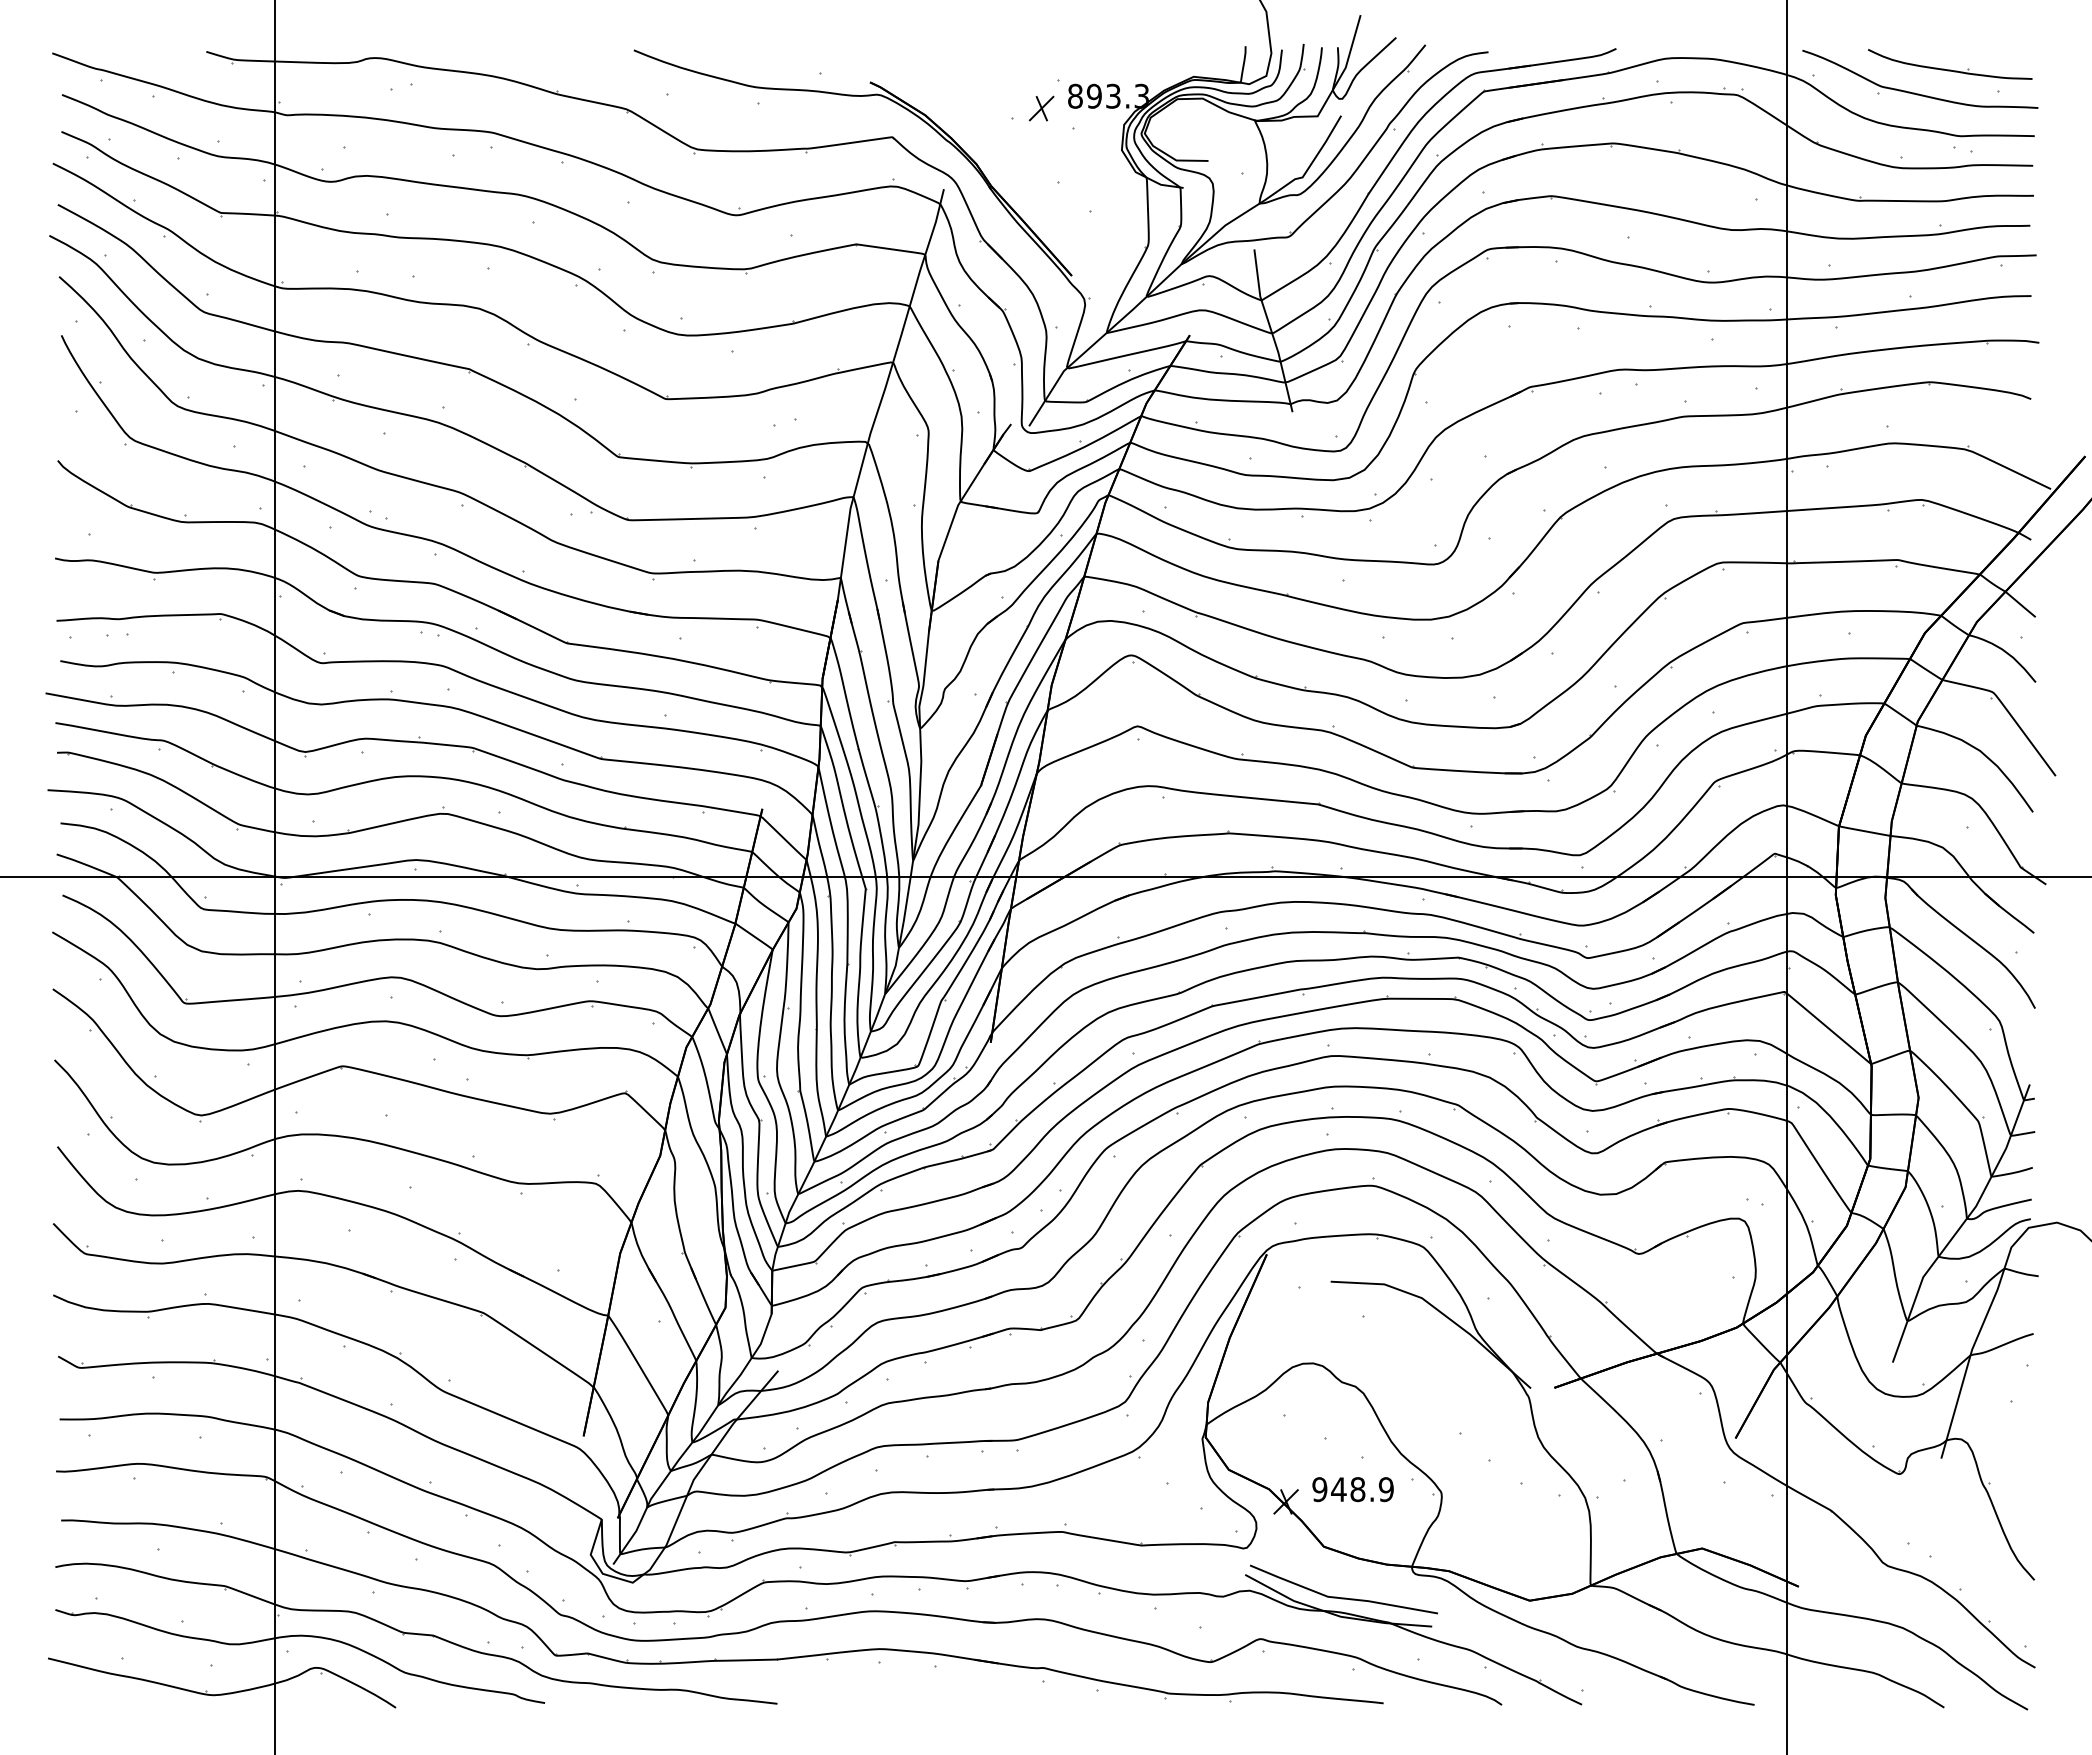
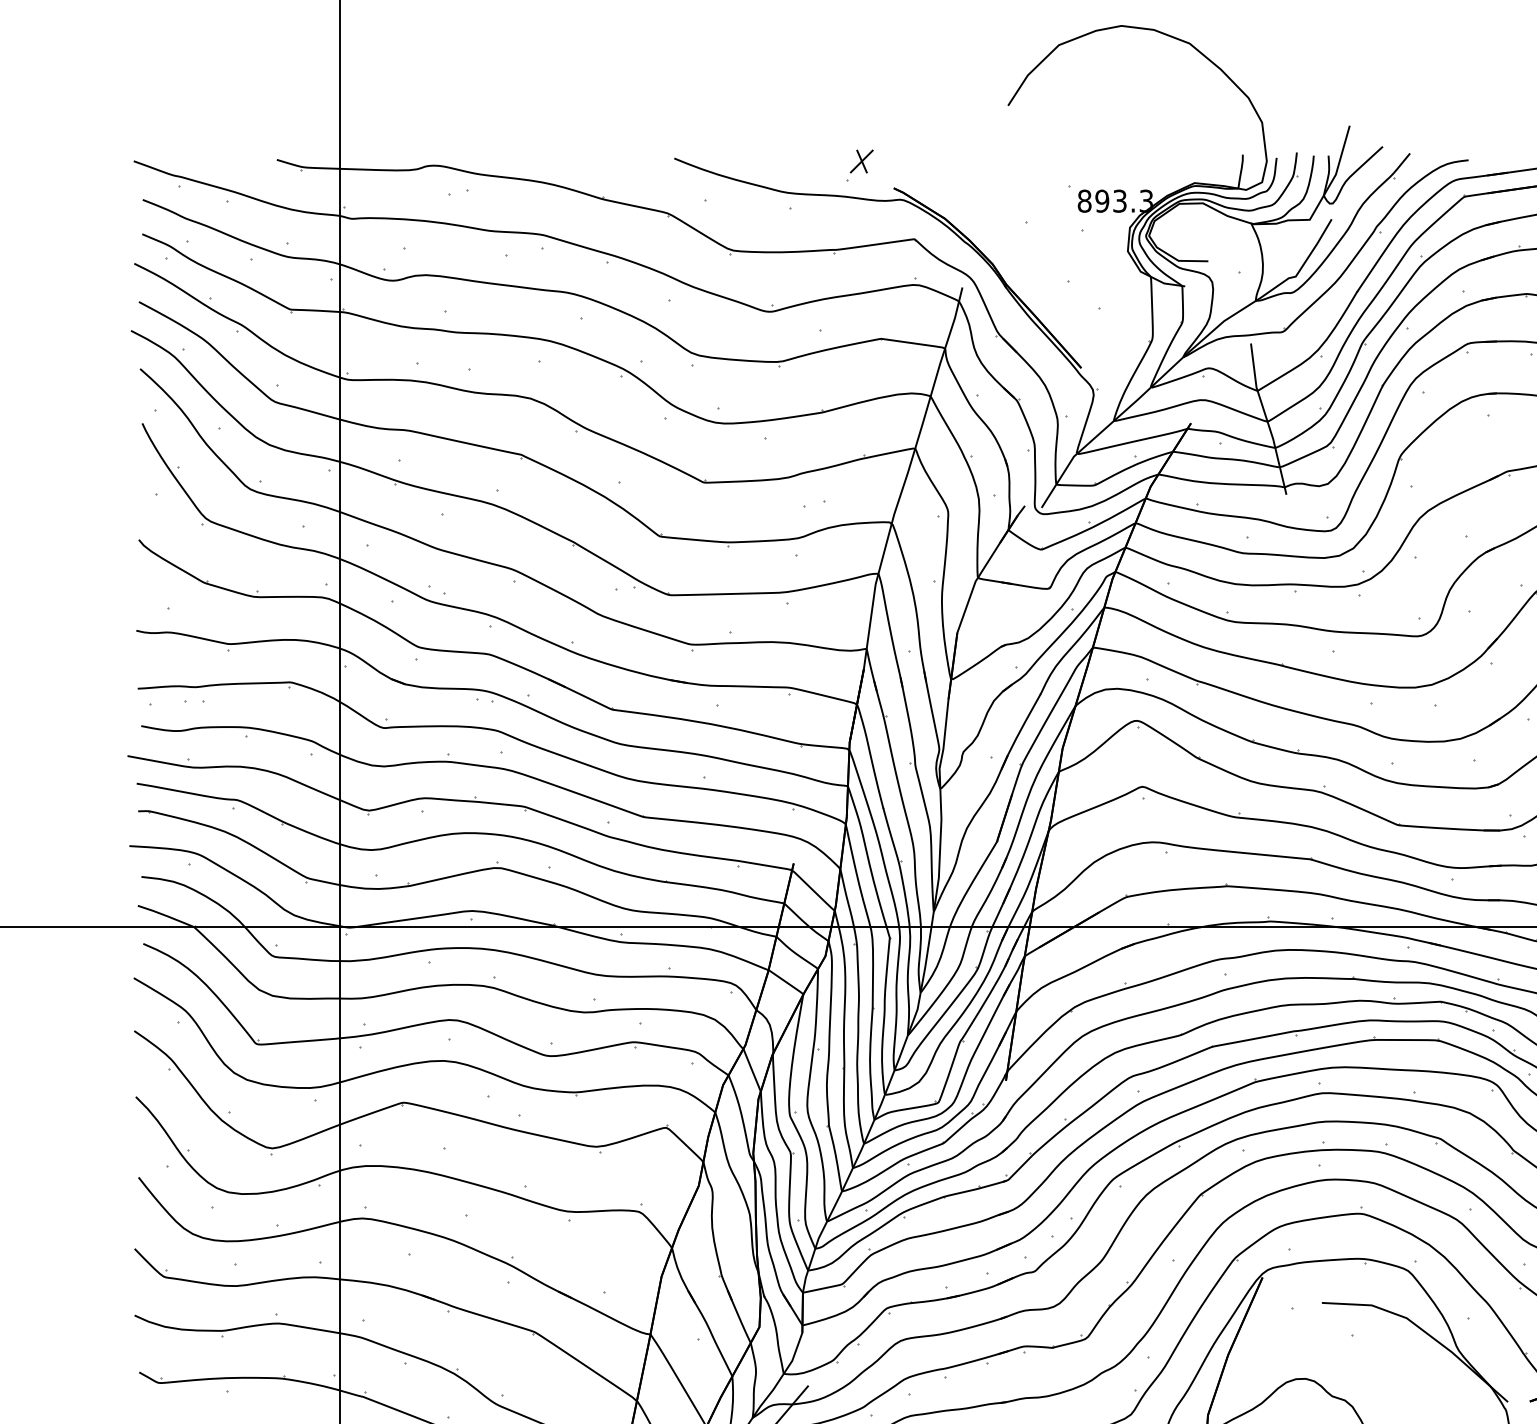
part: (1041, 108) -> (861, 161), moved

